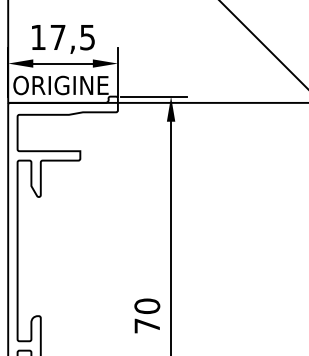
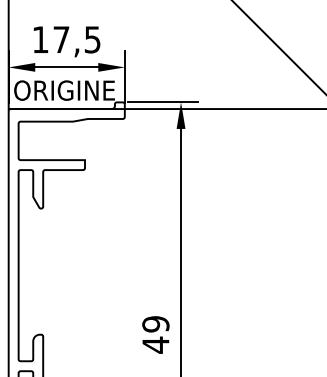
text: (147, 316) -> (156, 335), 70 -> 49

